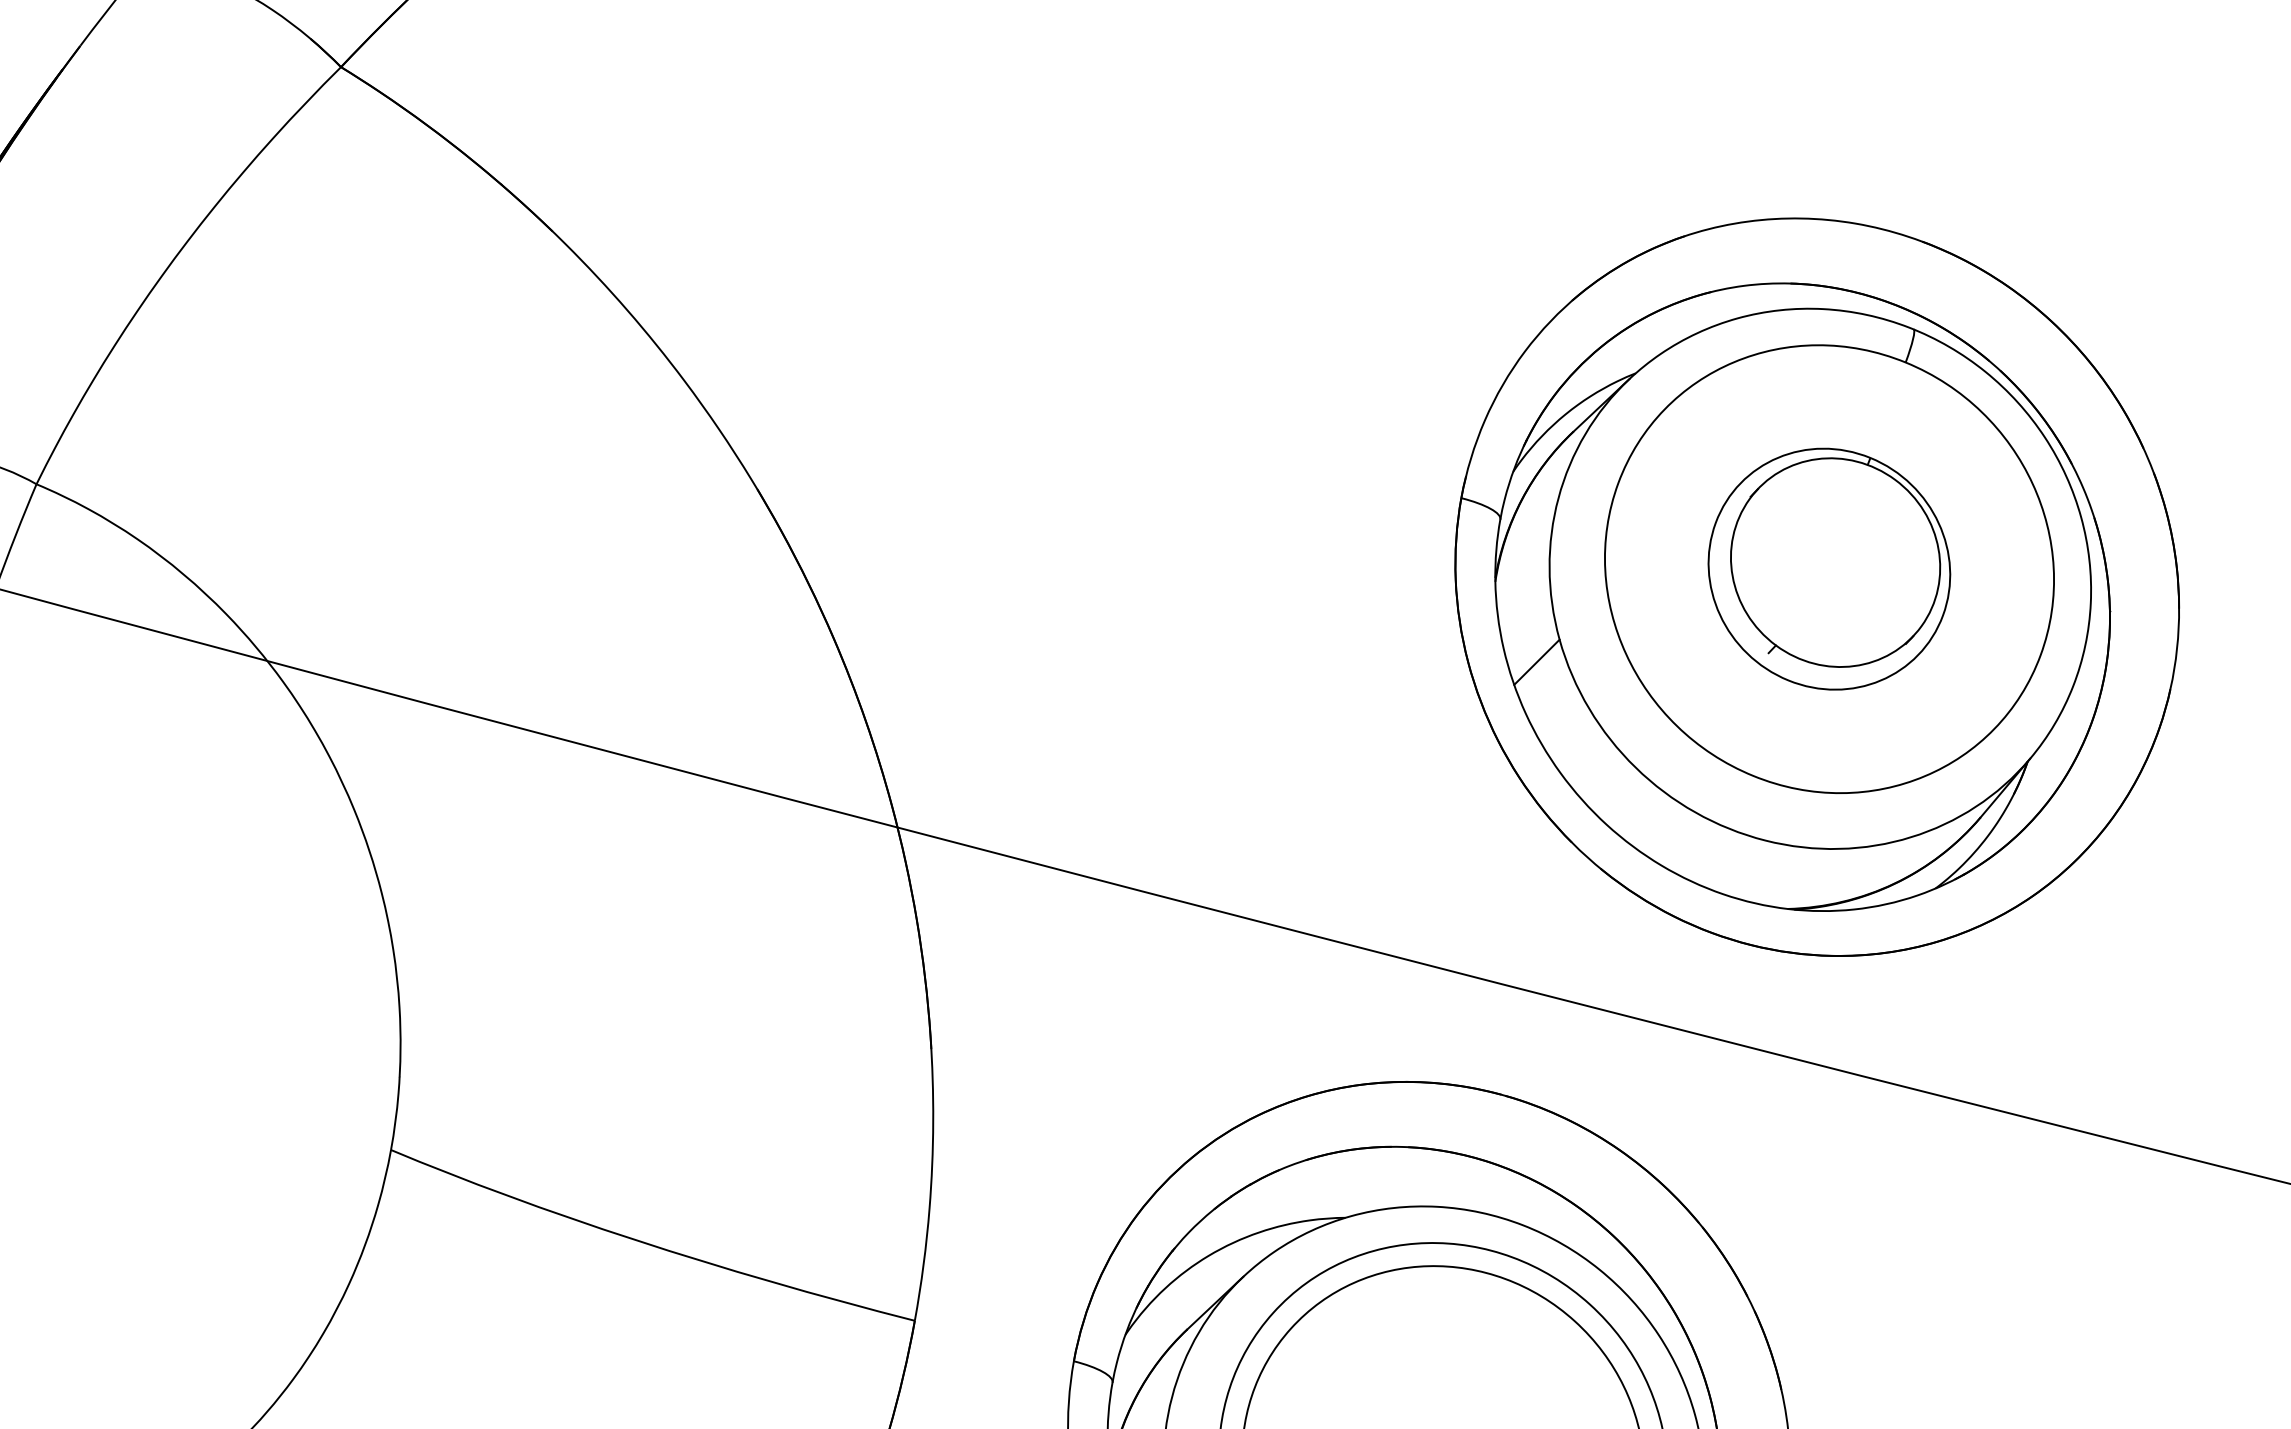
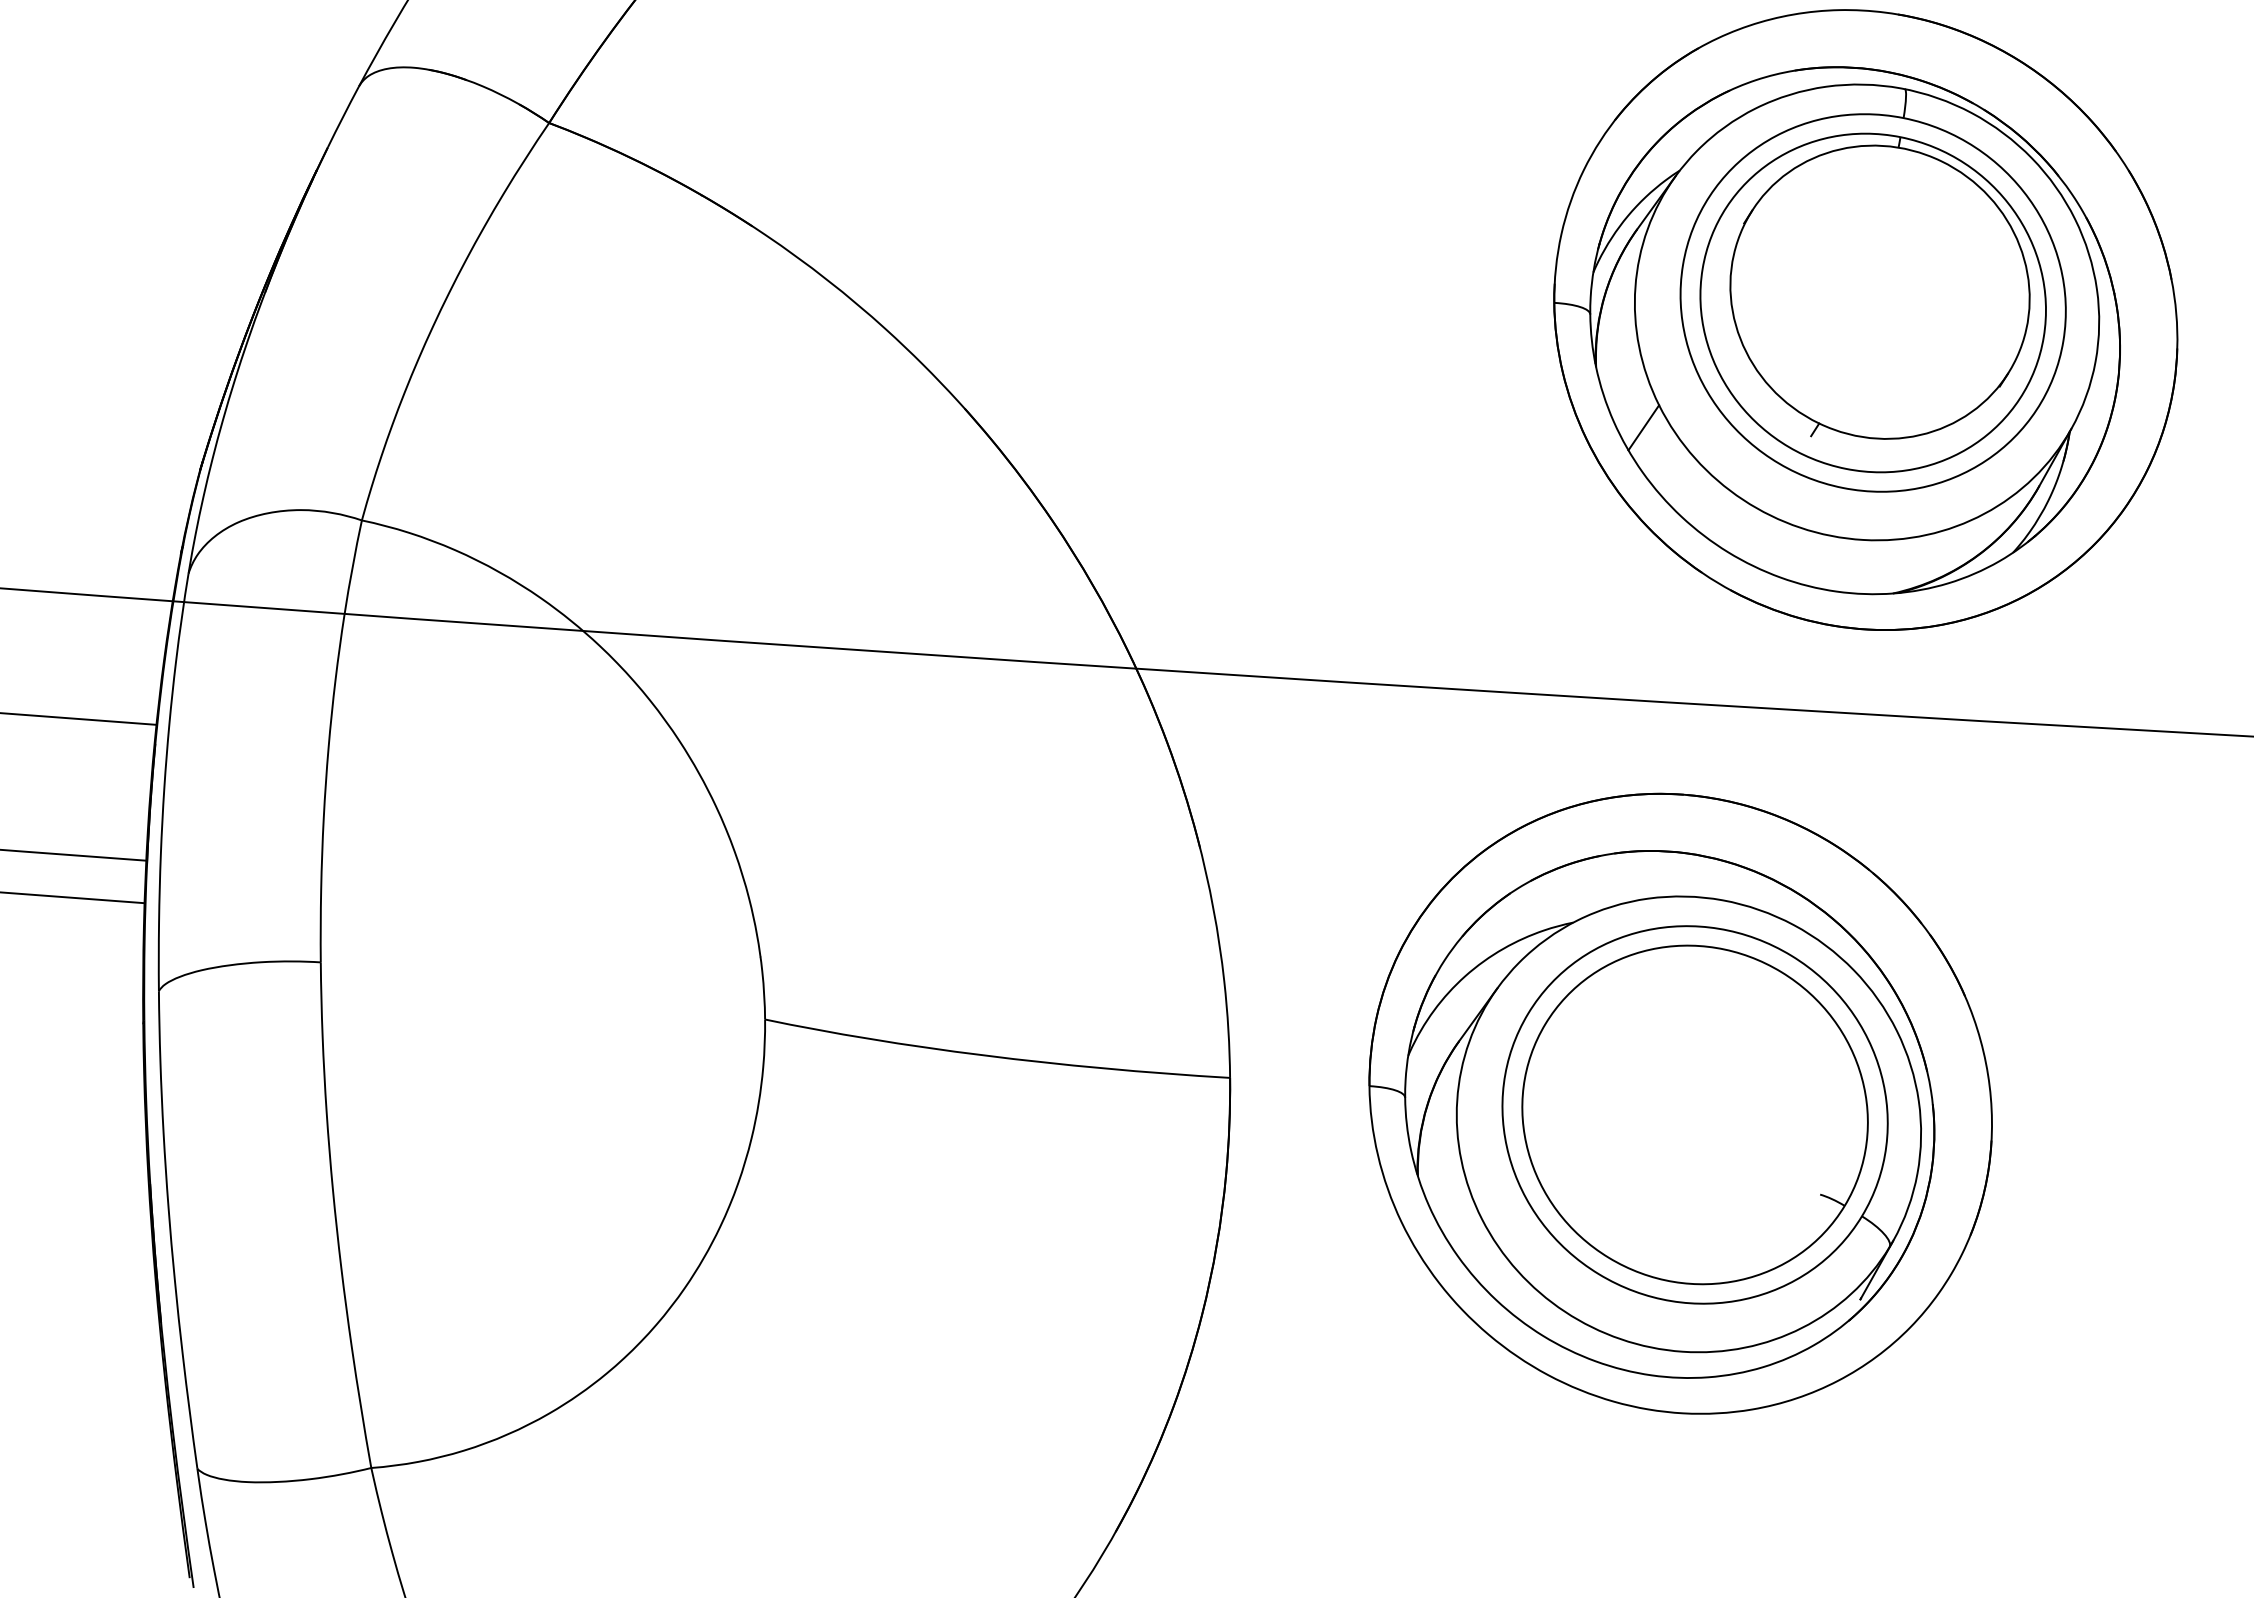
part: (1828, 568) -> (1872, 302), size x1.67

